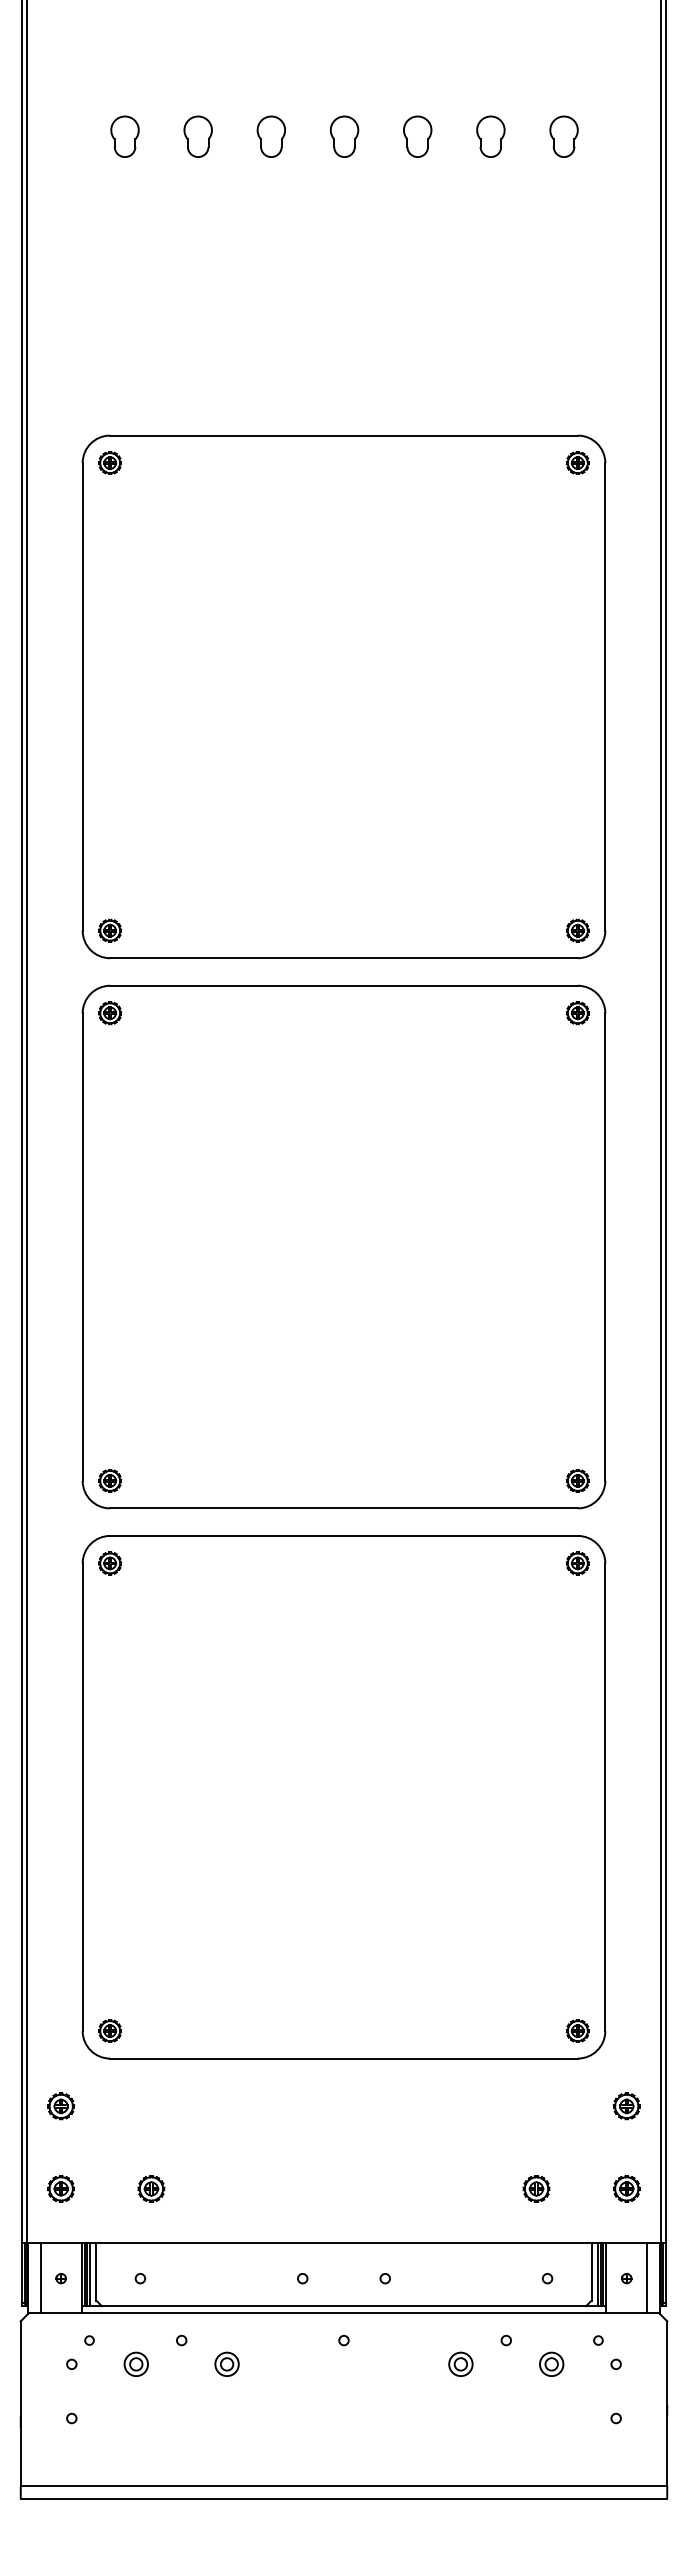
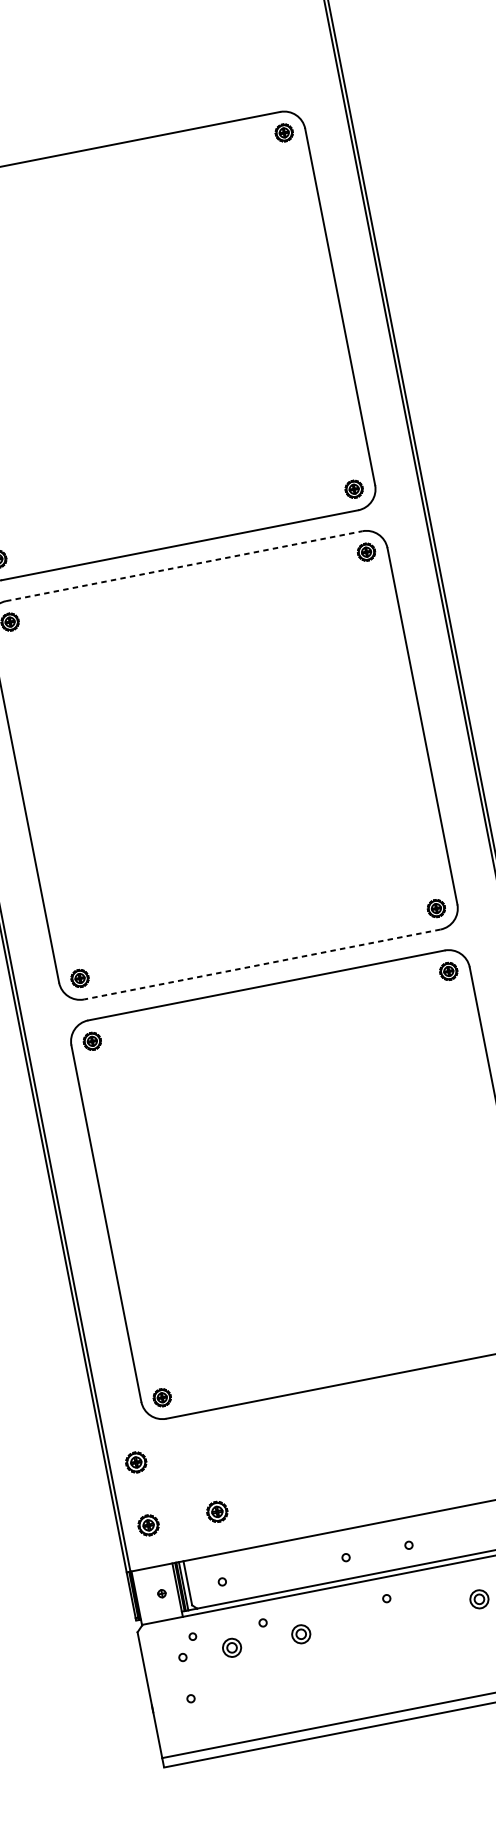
line: (344, 985) -> (184, 565), solid -> dashed
line: (344, 1508) -> (262, 964), solid -> dashed
line: (40, 2277) -> (146, 1595), removed

